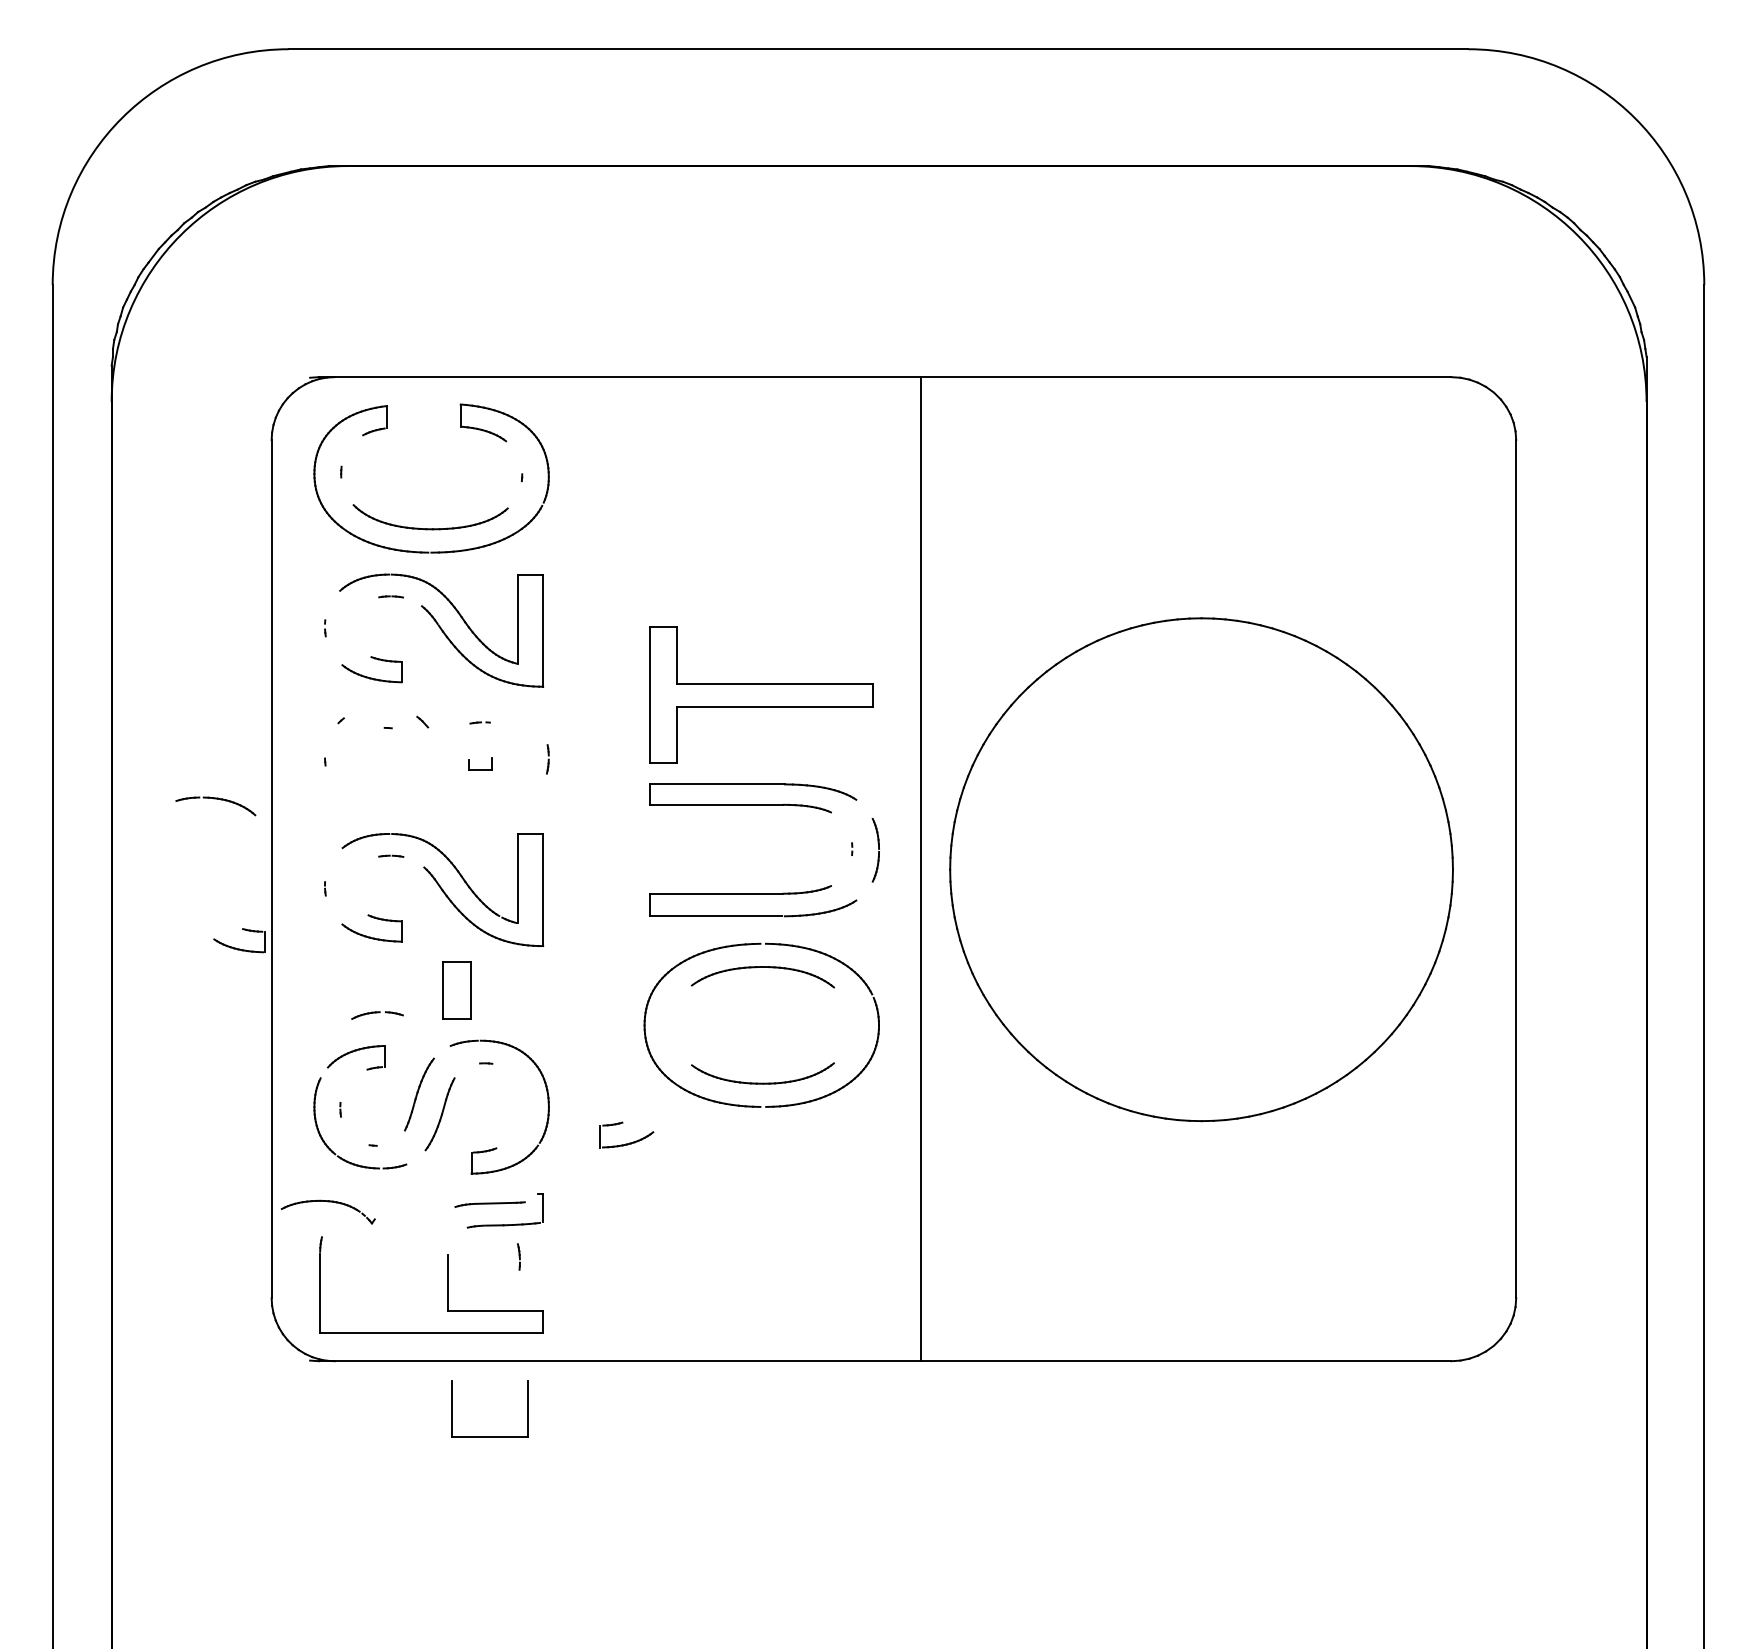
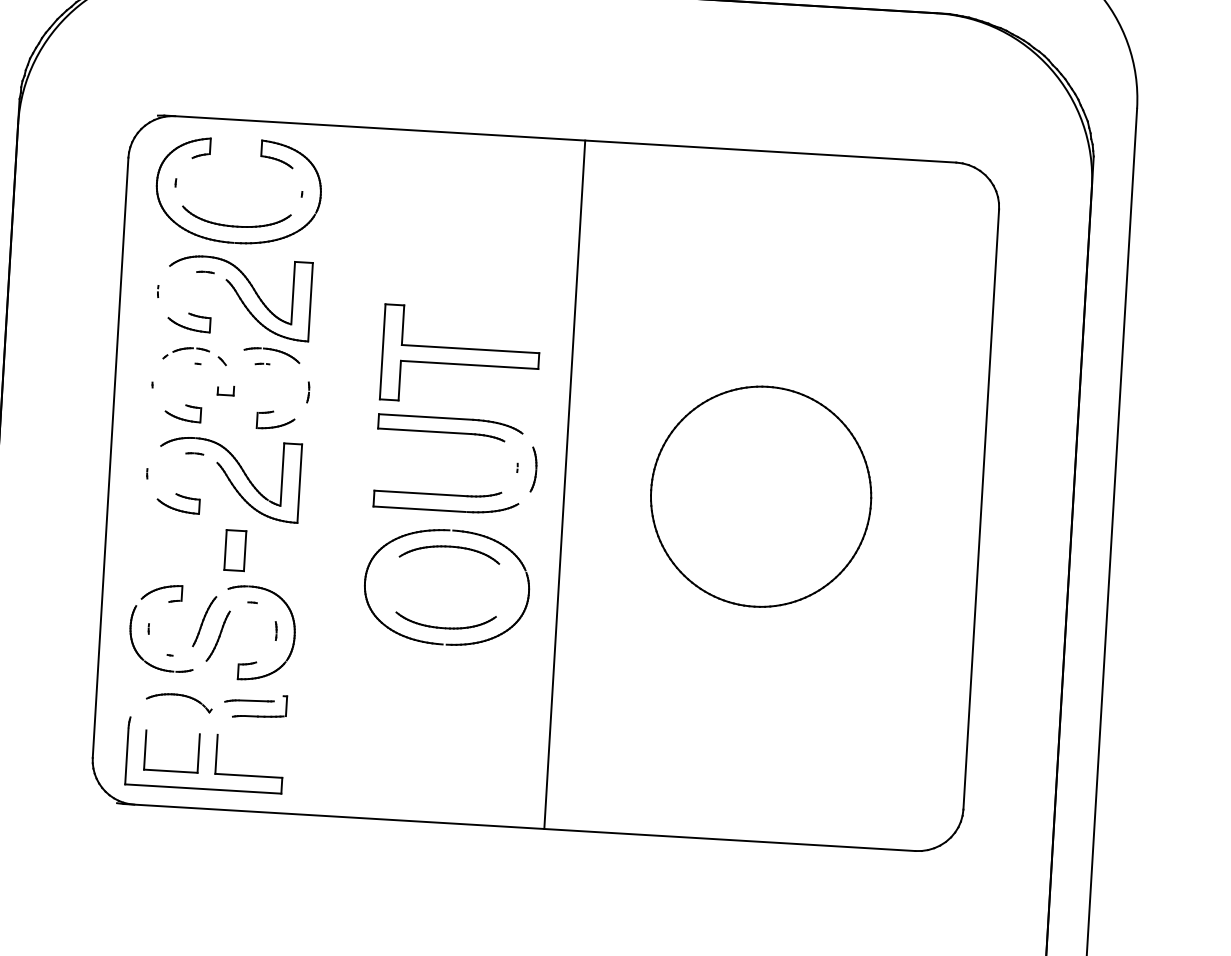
part: (480, 763) -> (226, 390), moved
part: (215, 799) -> (272, 350), moved
part: (1201, 869) -> (761, 496), size x0.62
part: (239, 948) -> (183, 418), moved
part: (377, 1015) -> (191, 350), moved
part: (629, 1142) -> (277, 425), moved
part: (327, 1202) -> (179, 695), moved
line: (518, 1256) -> (275, 630), moved
part: (489, 1436) -> (170, 771), moved

